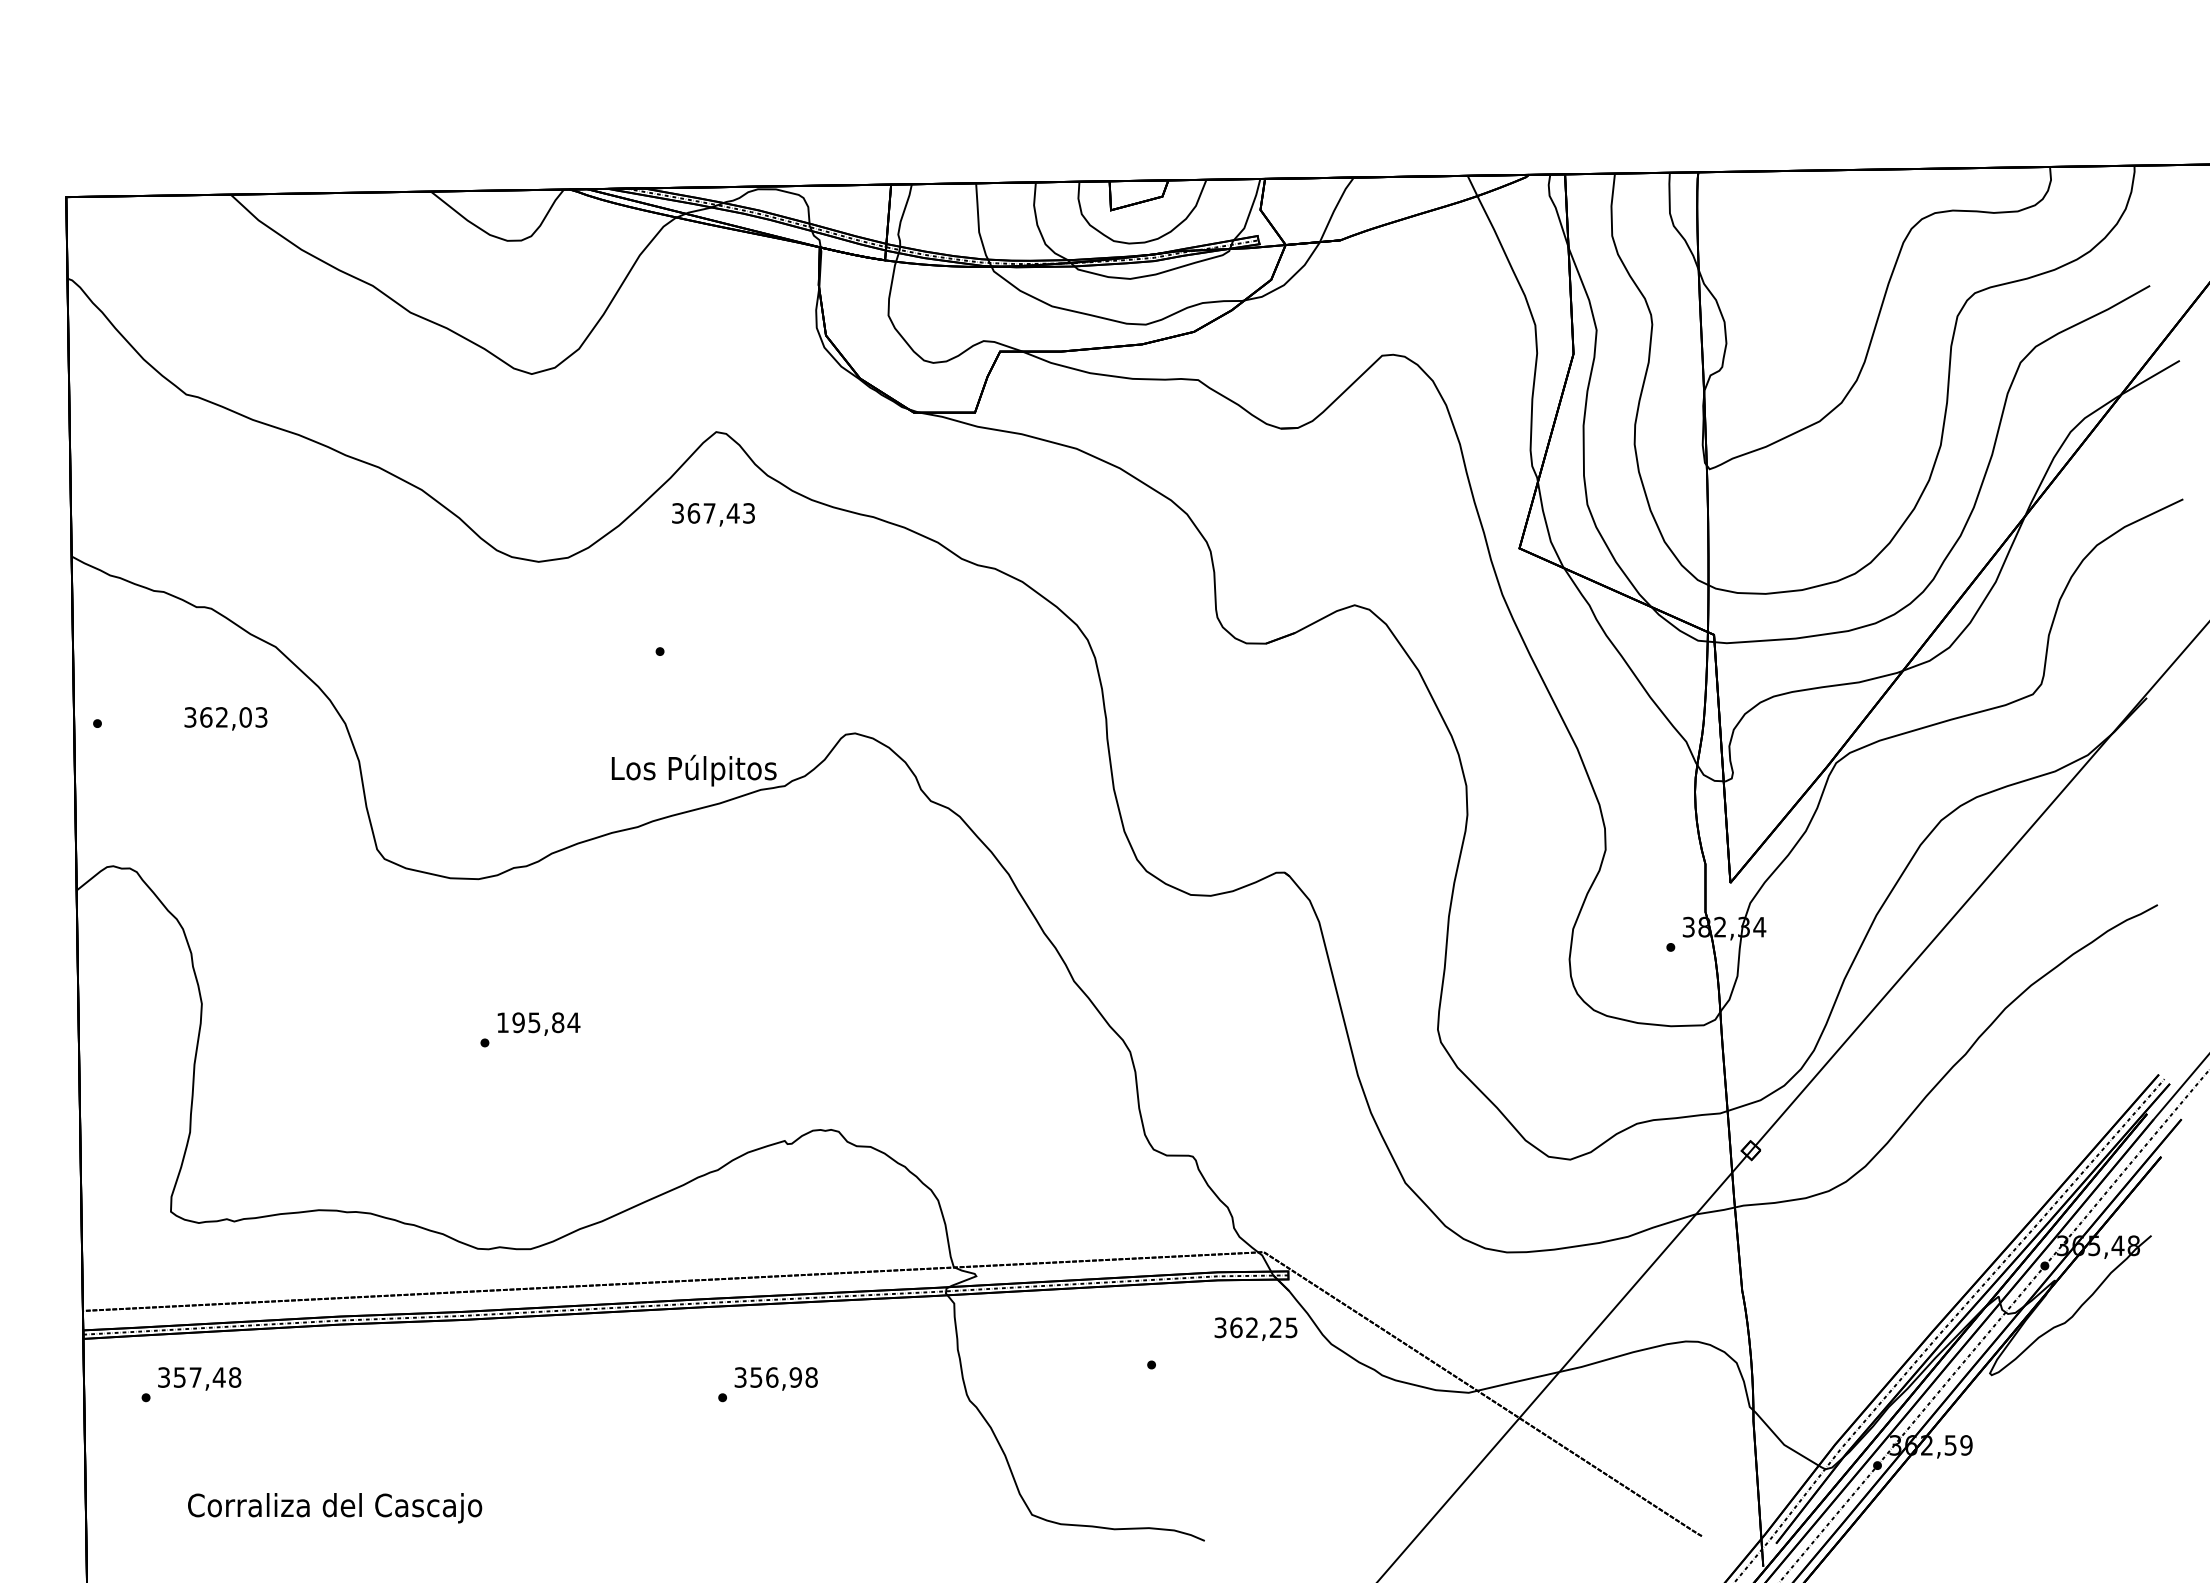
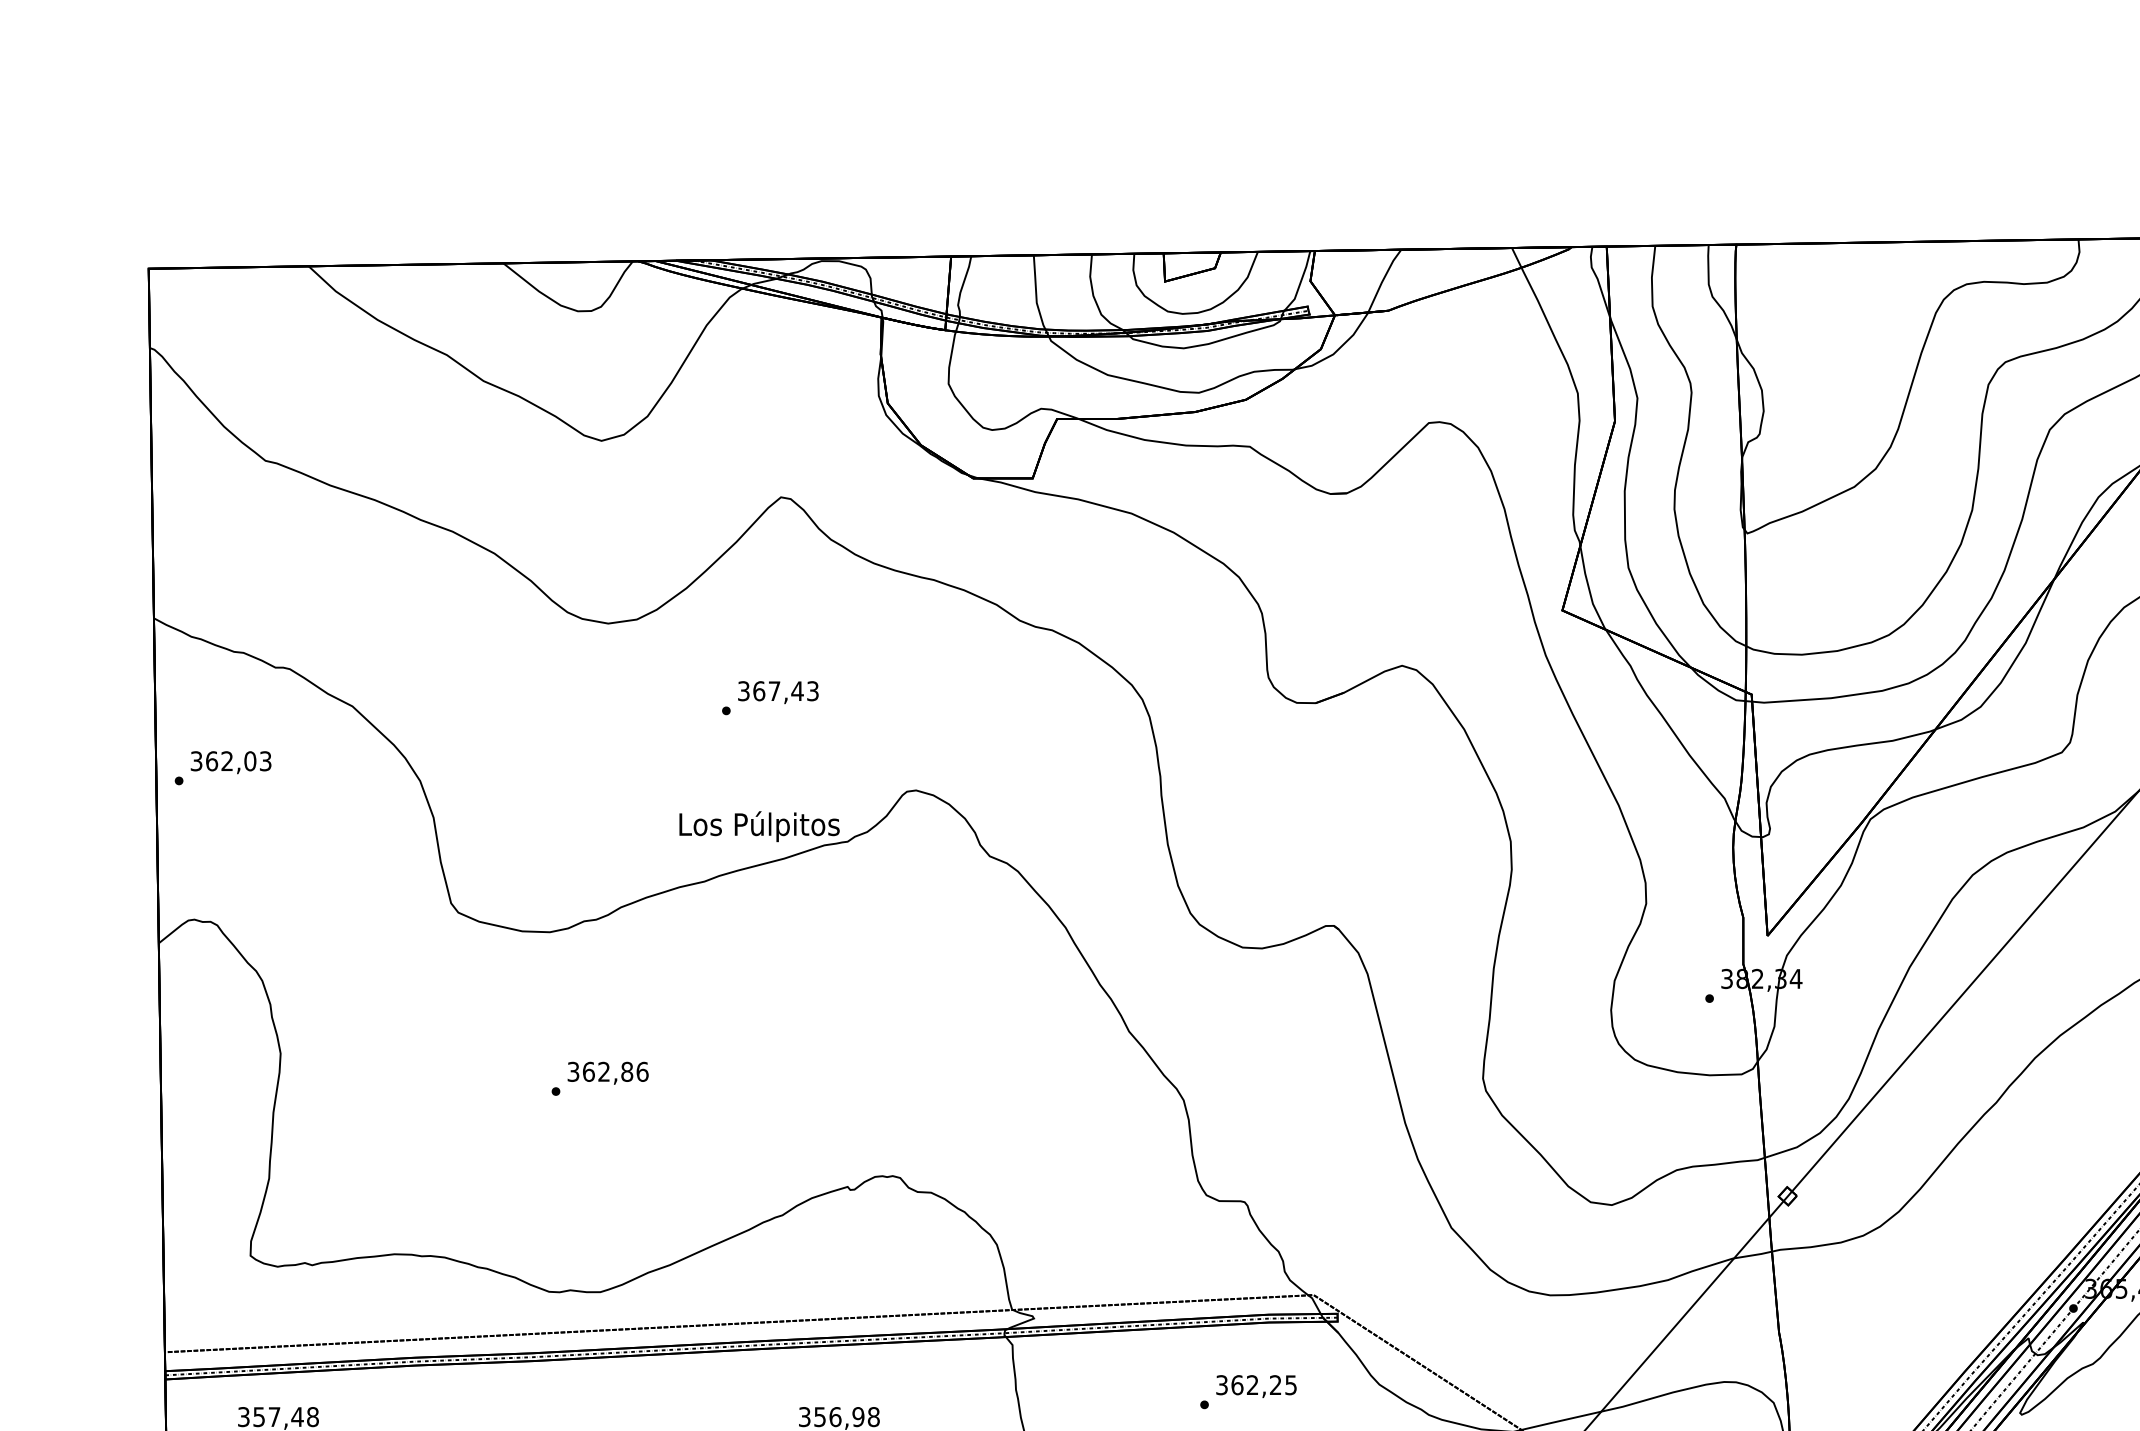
text: (713, 514) -> (778, 692), moved
text: (225, 718) -> (230, 762), moved
text: (538, 1022) -> (608, 1071), 195,84 -> 362,86
text: (1255, 1328) -> (1255, 1385), moved

